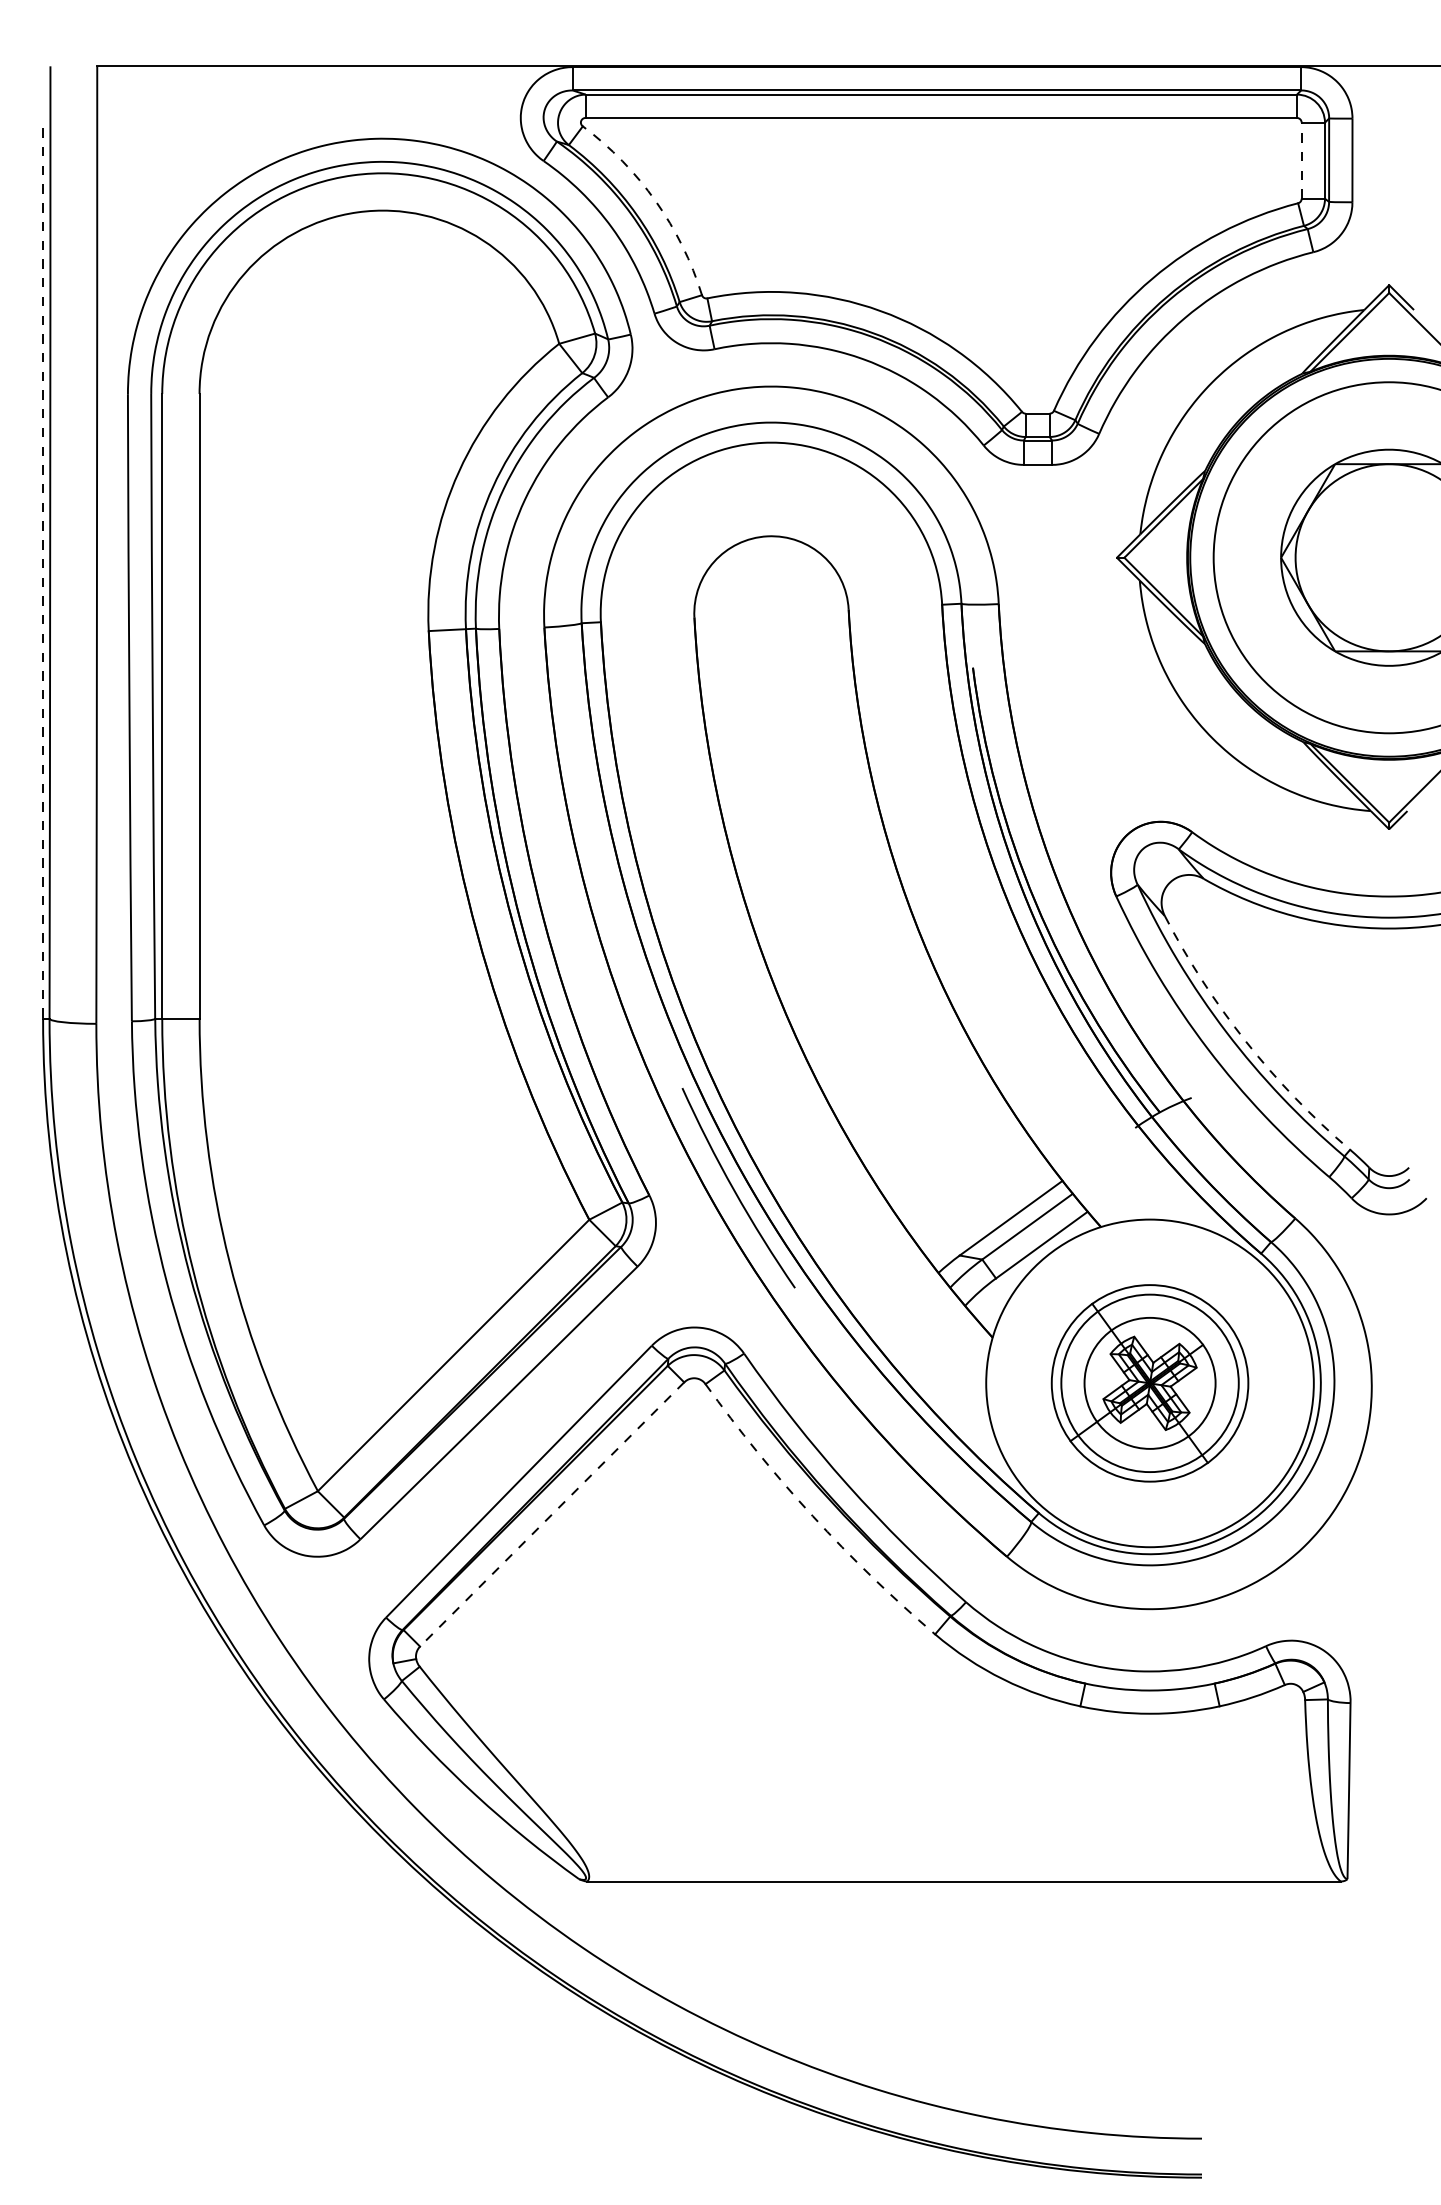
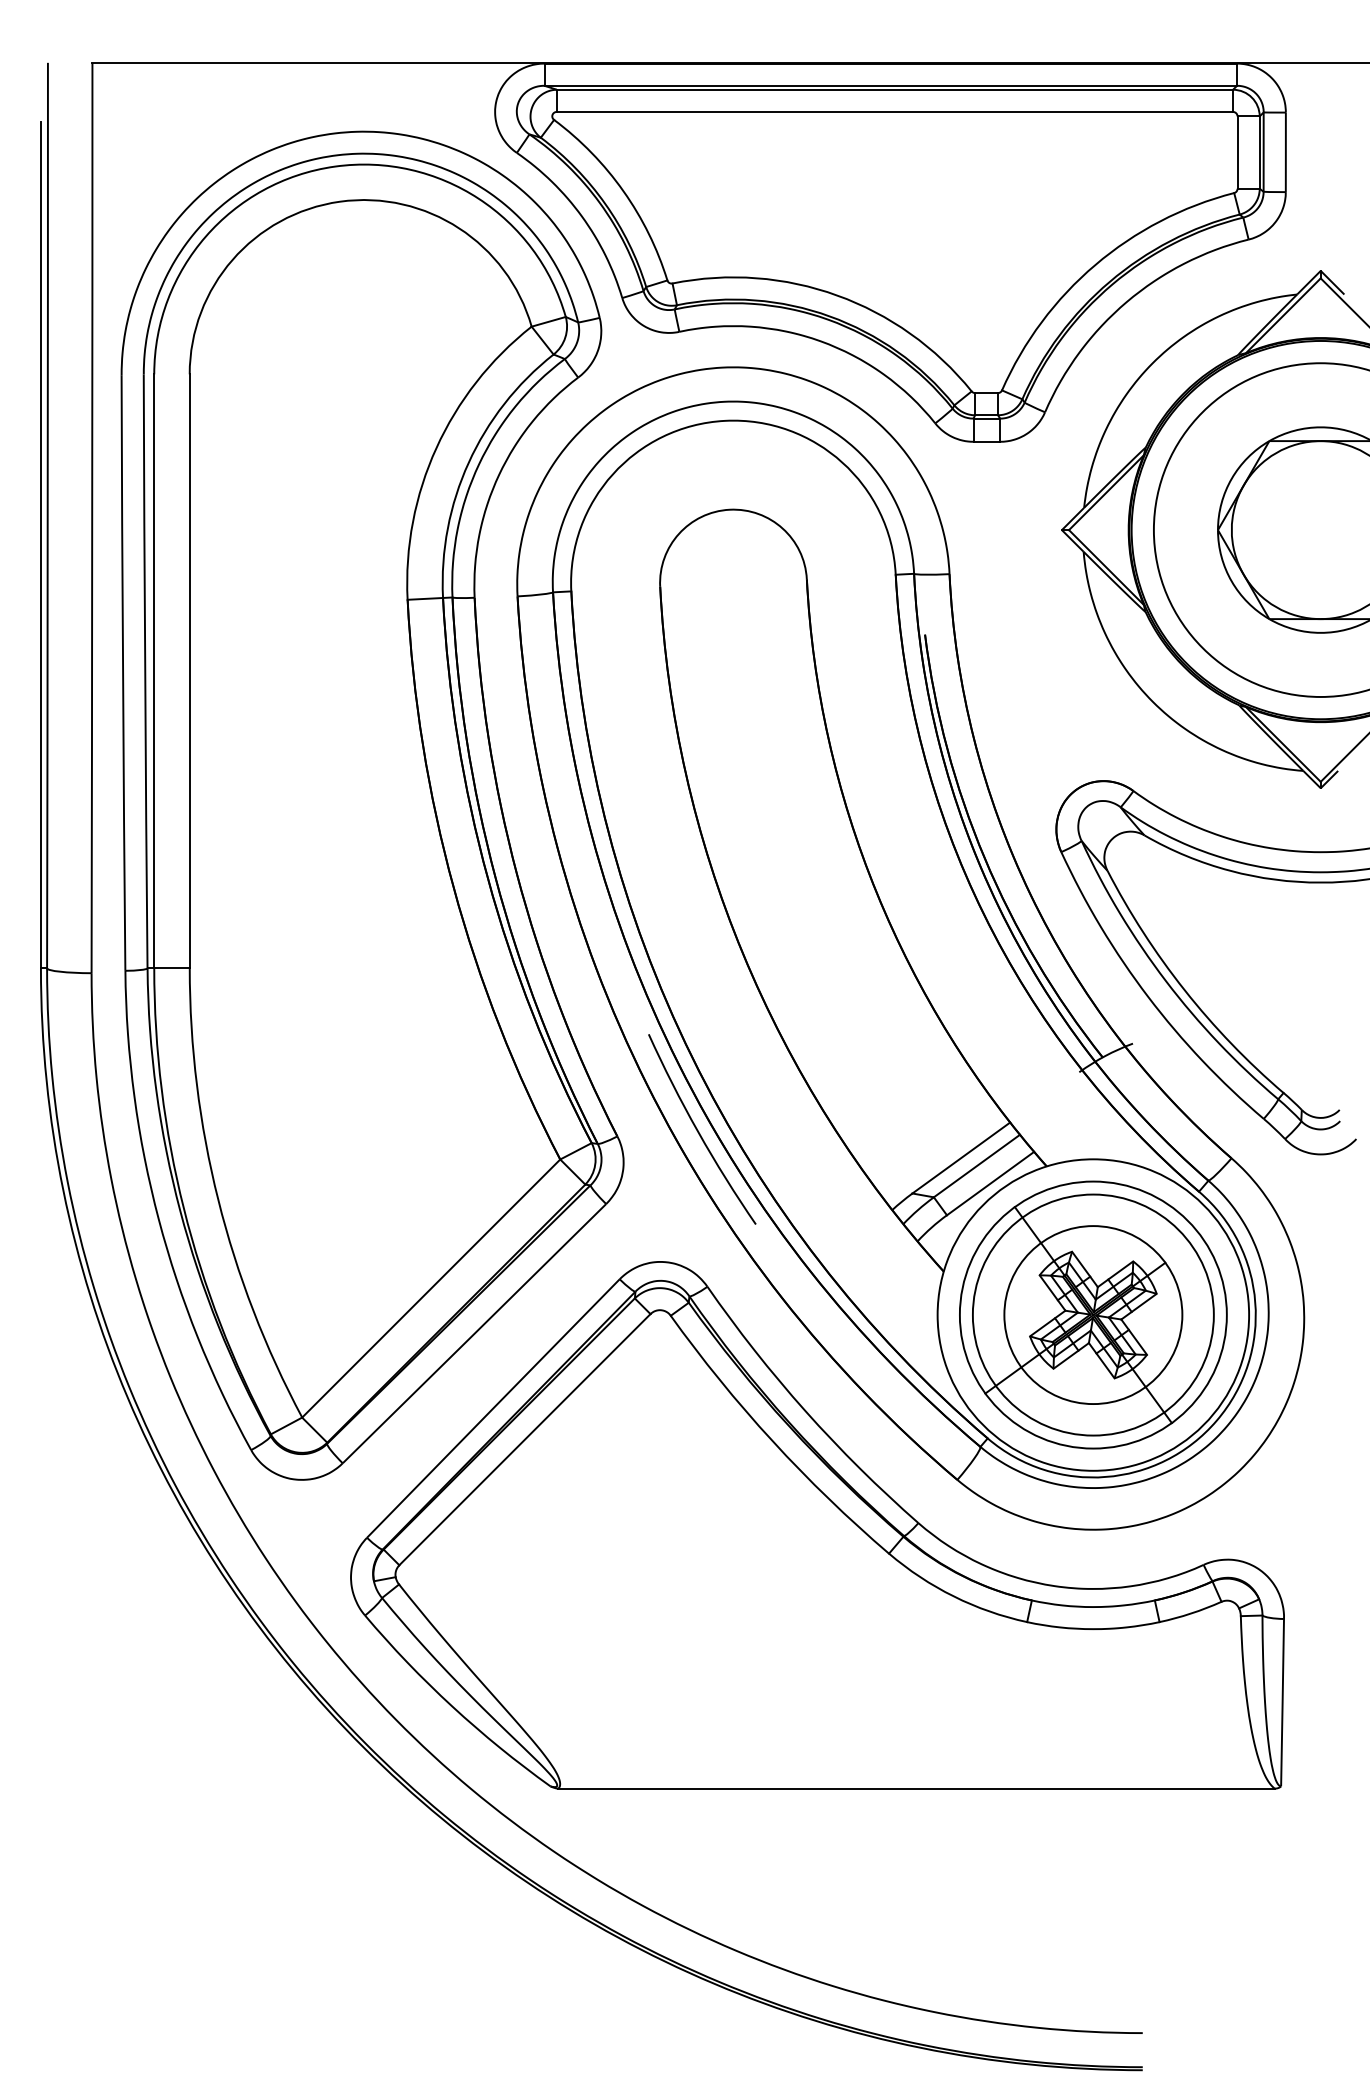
line: (1301, 160) -> (1237, 152), dashed -> solid
arc: (655, 201) -> (623, 191), dashed -> solid
line: (42, 573) -> (40, 545), dashed -> solid
arc: (1245, 1042) -> (1184, 990), dashed -> solid
part: (1150, 1382) -> (1093, 1314), size x1.43
line: (551, 1514) -> (524, 1439), dashed -> solid
arc: (812, 1516) -> (772, 1441), dashed -> solid

